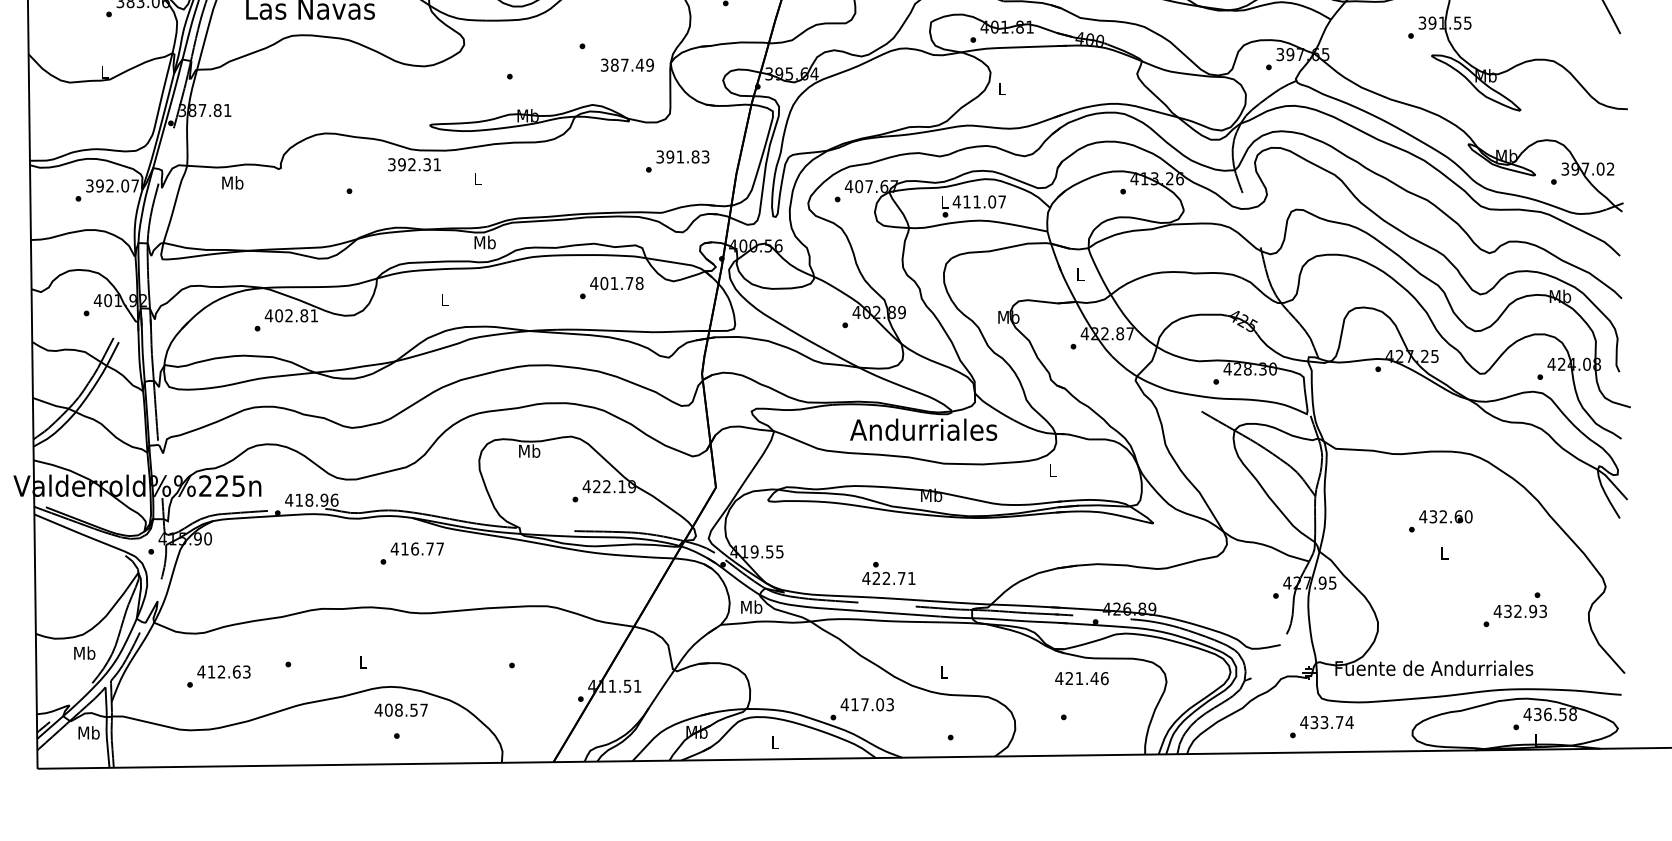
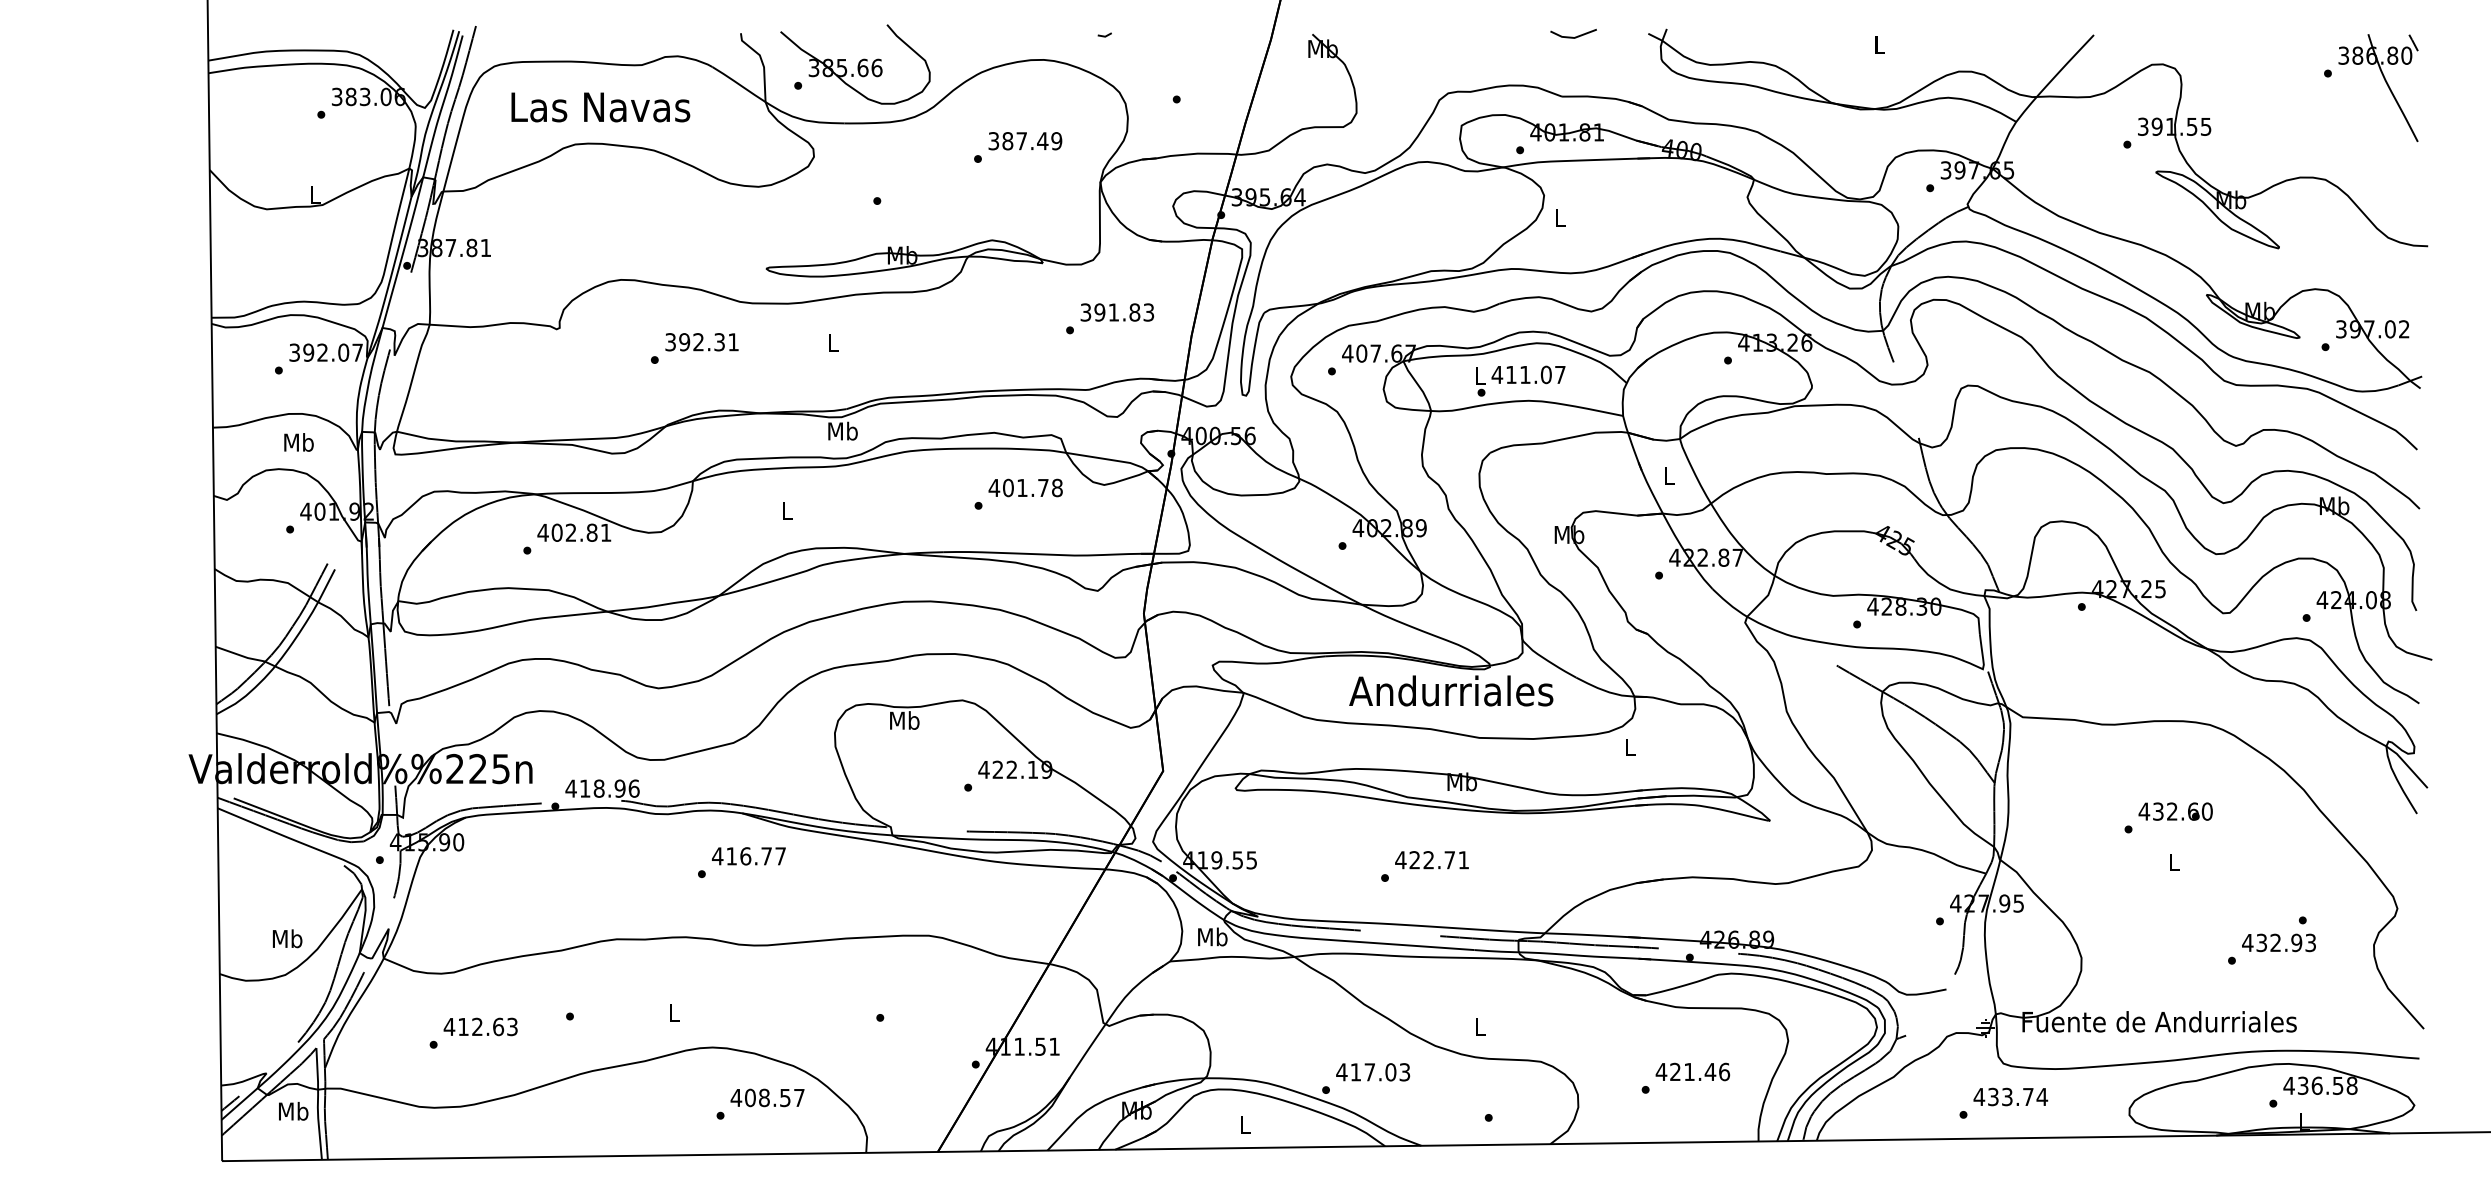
text: (627, 65) -> (1025, 141), moved
text: (414, 164) -> (701, 342), moved
text: (232, 182) -> (298, 442), moved
text: (888, 578) -> (1431, 860), moved
text: (84, 652) -> (287, 938), moved
text: (1081, 678) -> (1692, 1071), moved
text: (401, 709) -> (767, 1097), moved

